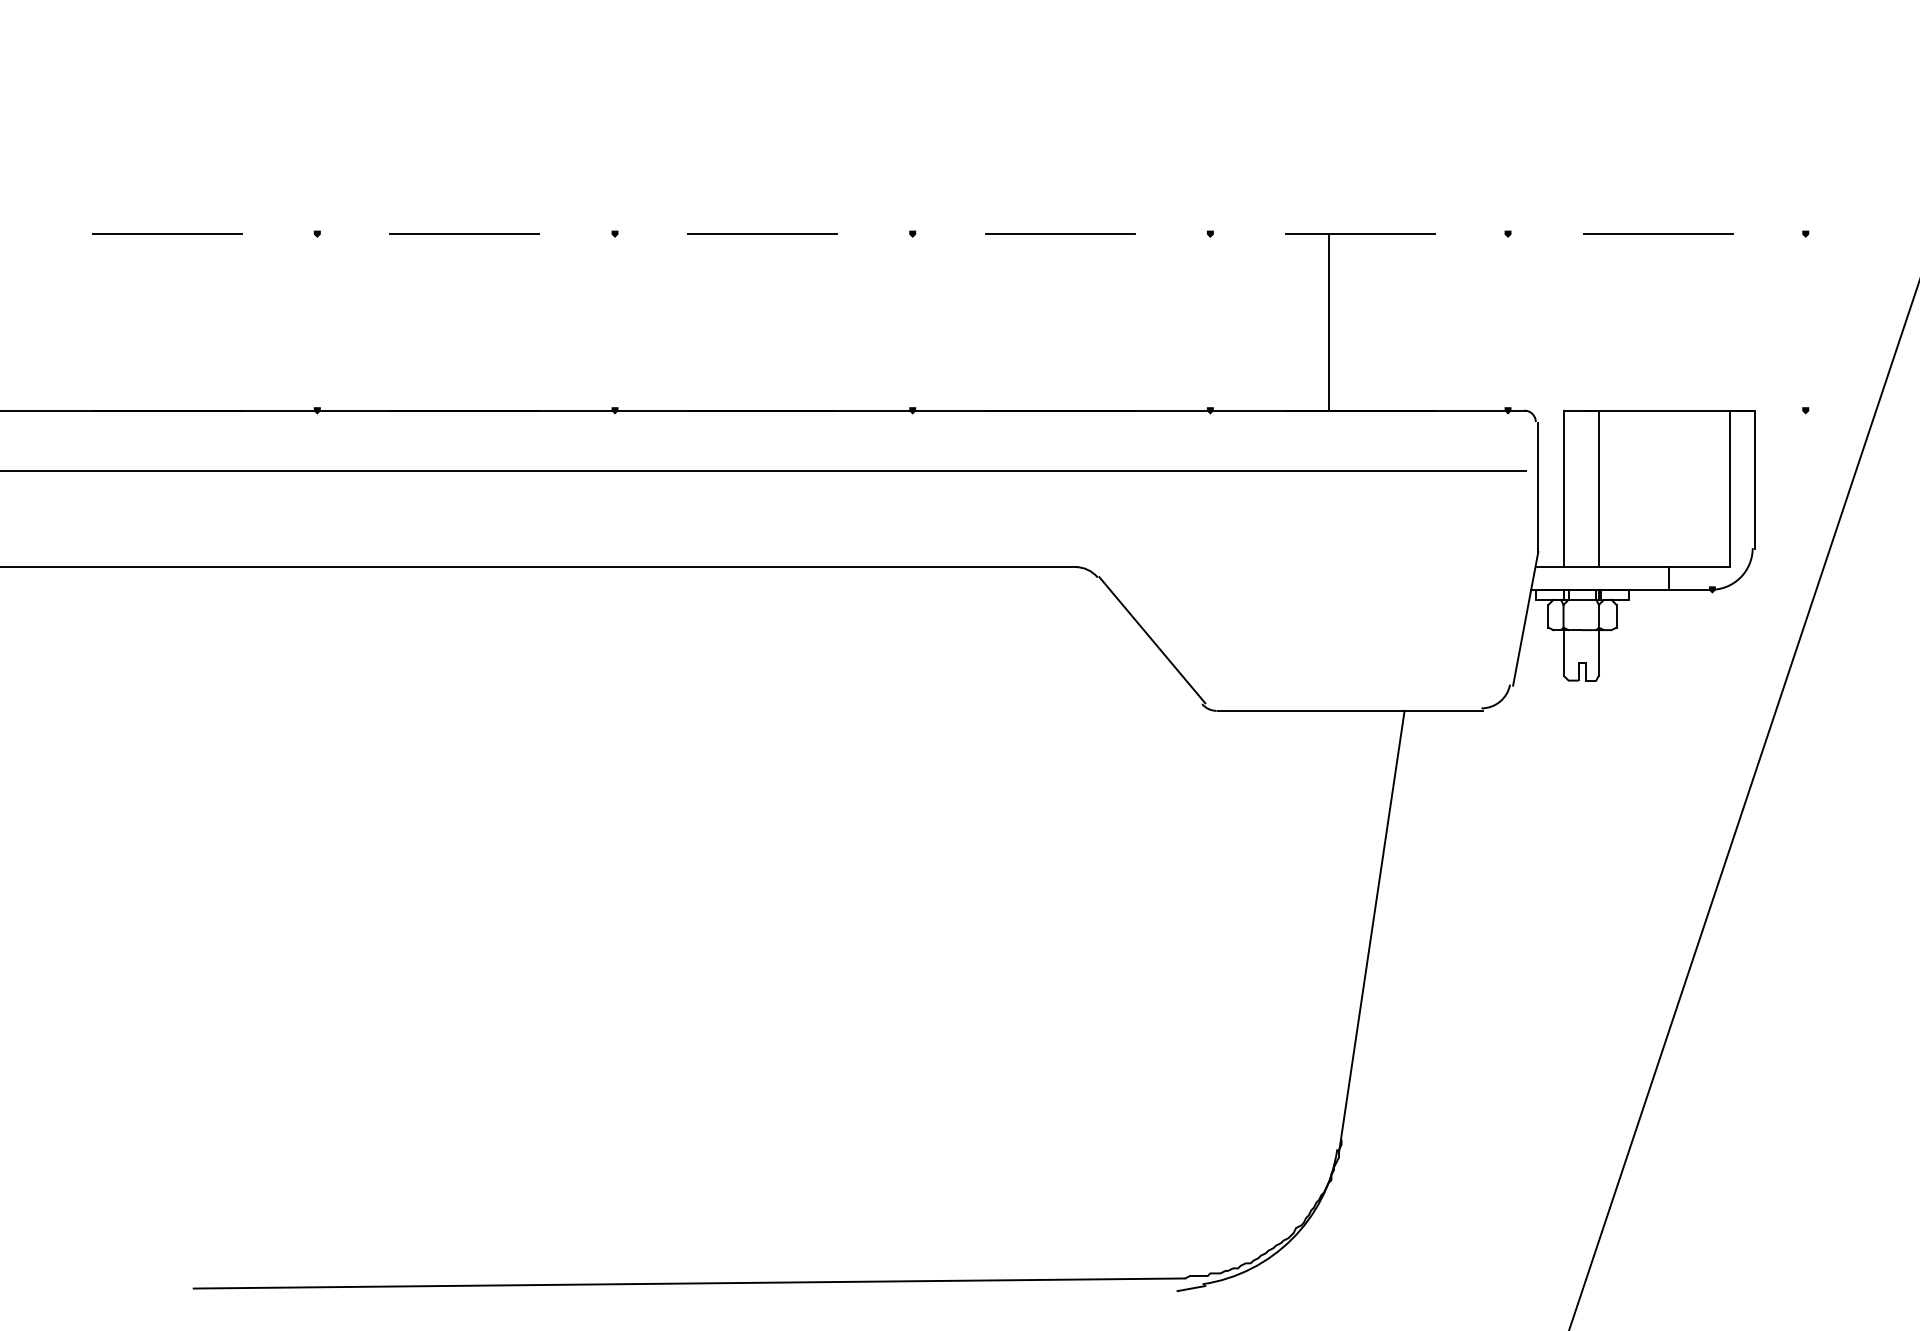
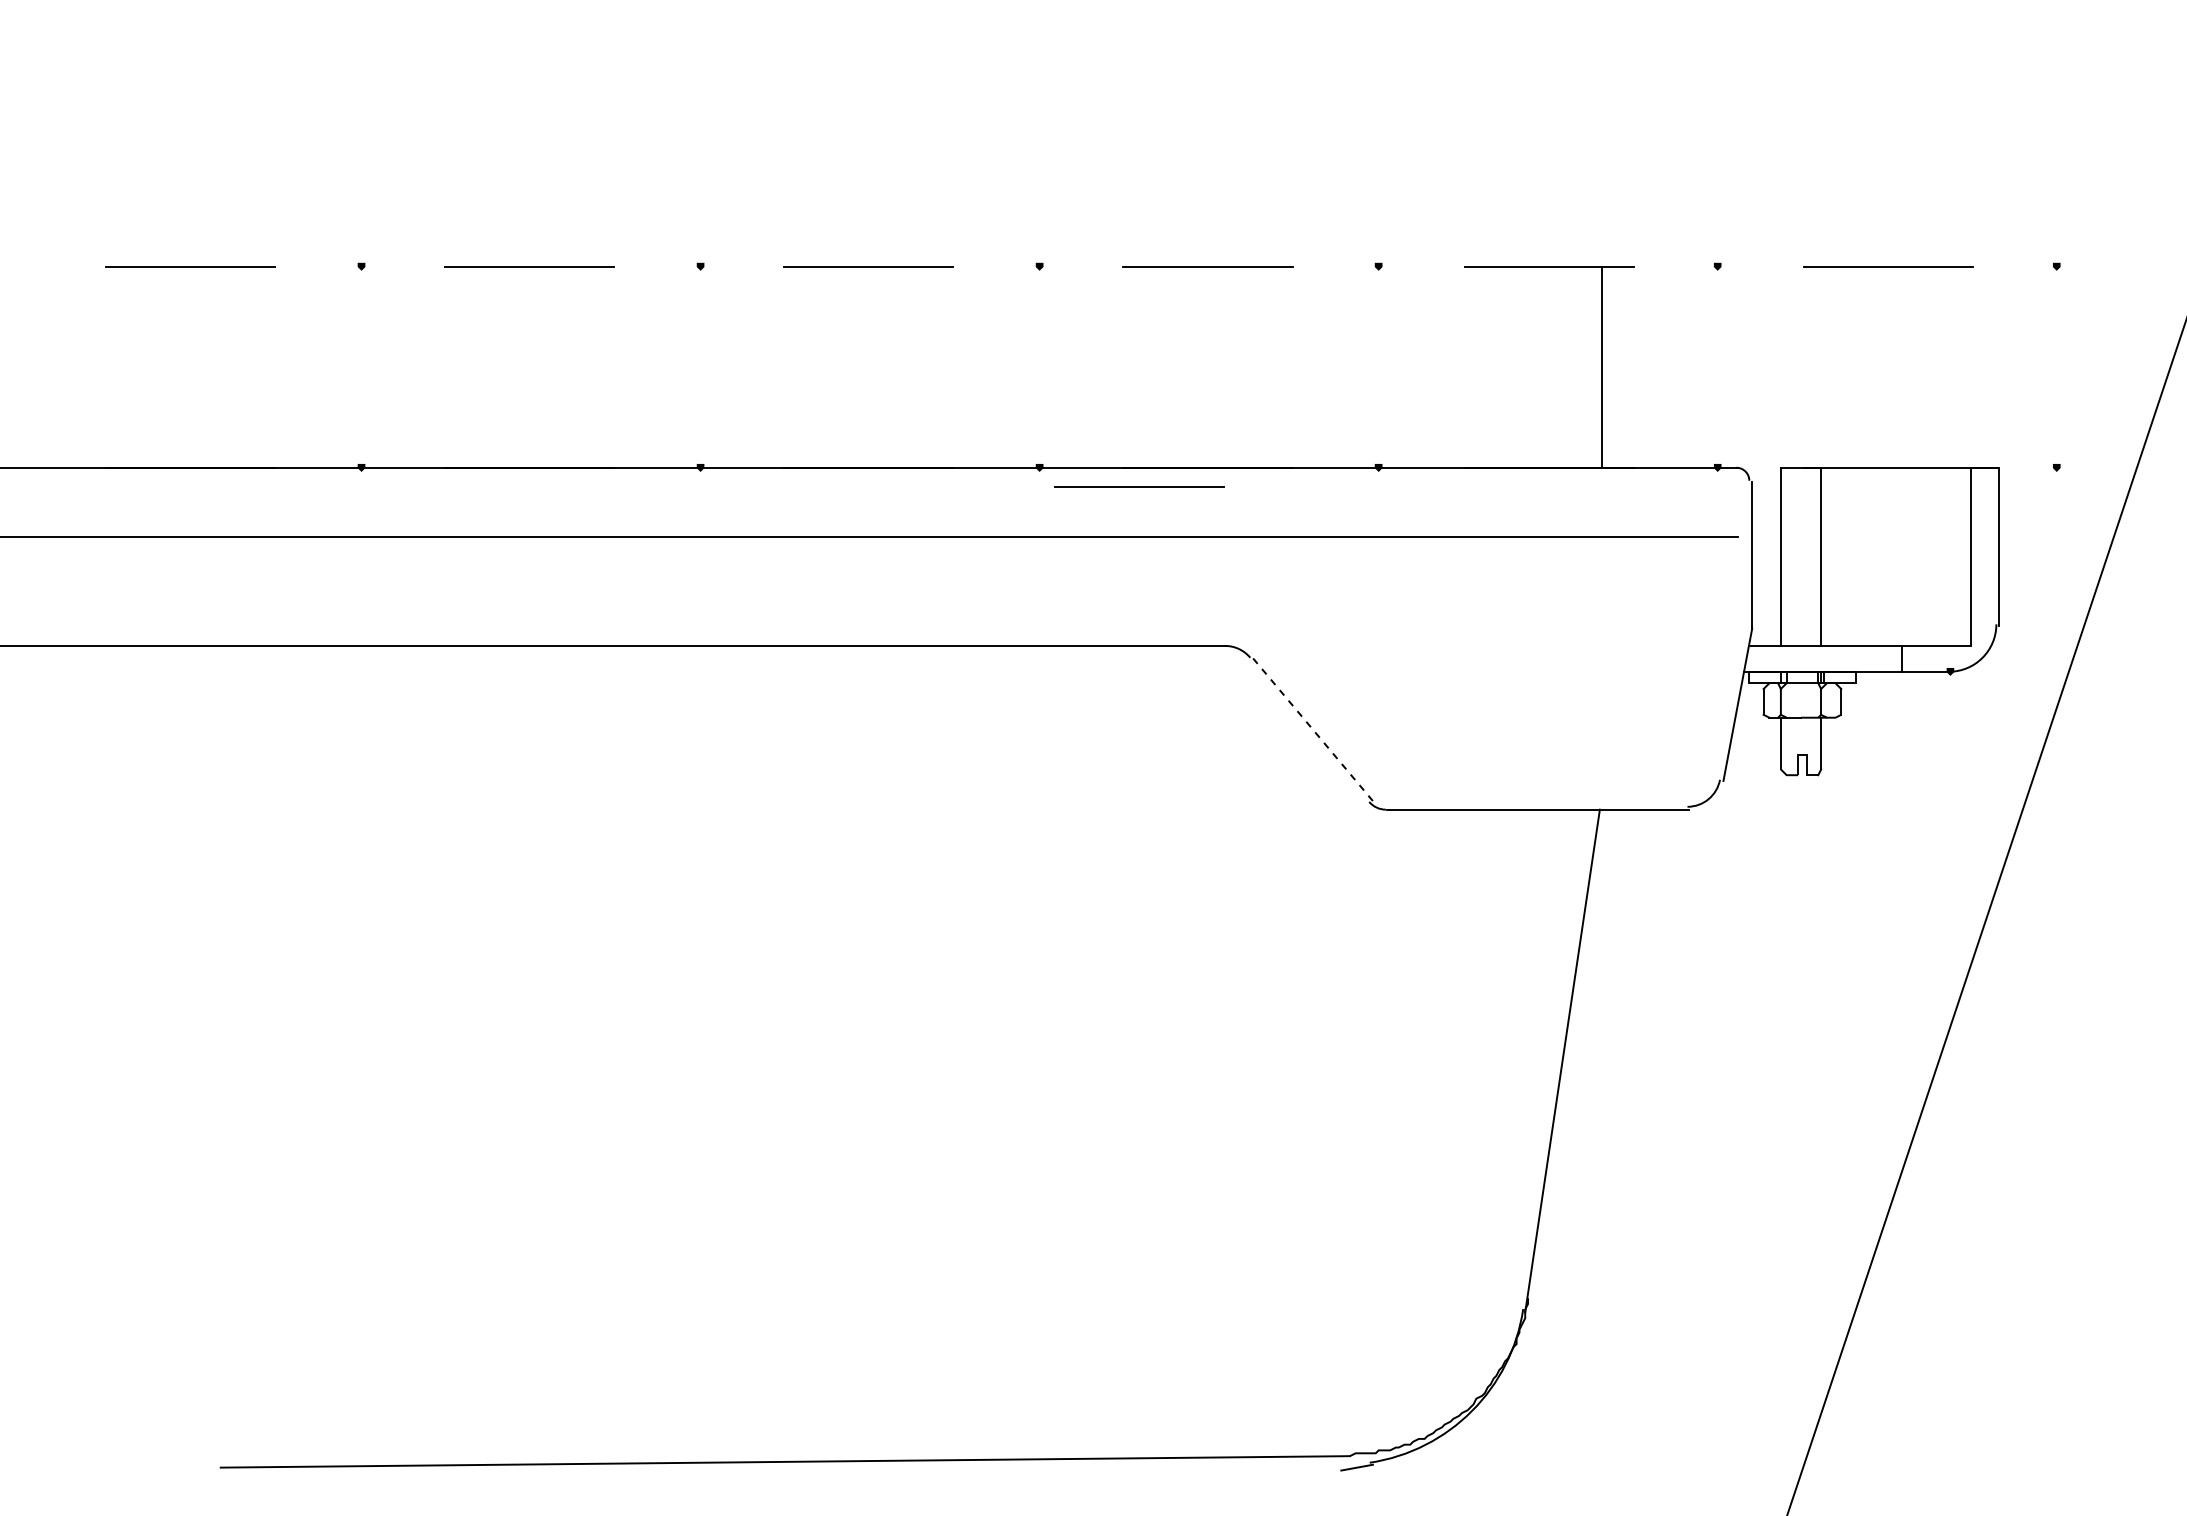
line: (1328, 321) -> (1601, 366), moved
line: (1000, 427) -> (1139, 486), added
line: (1152, 640) -> (1312, 729), solid -> dashed

